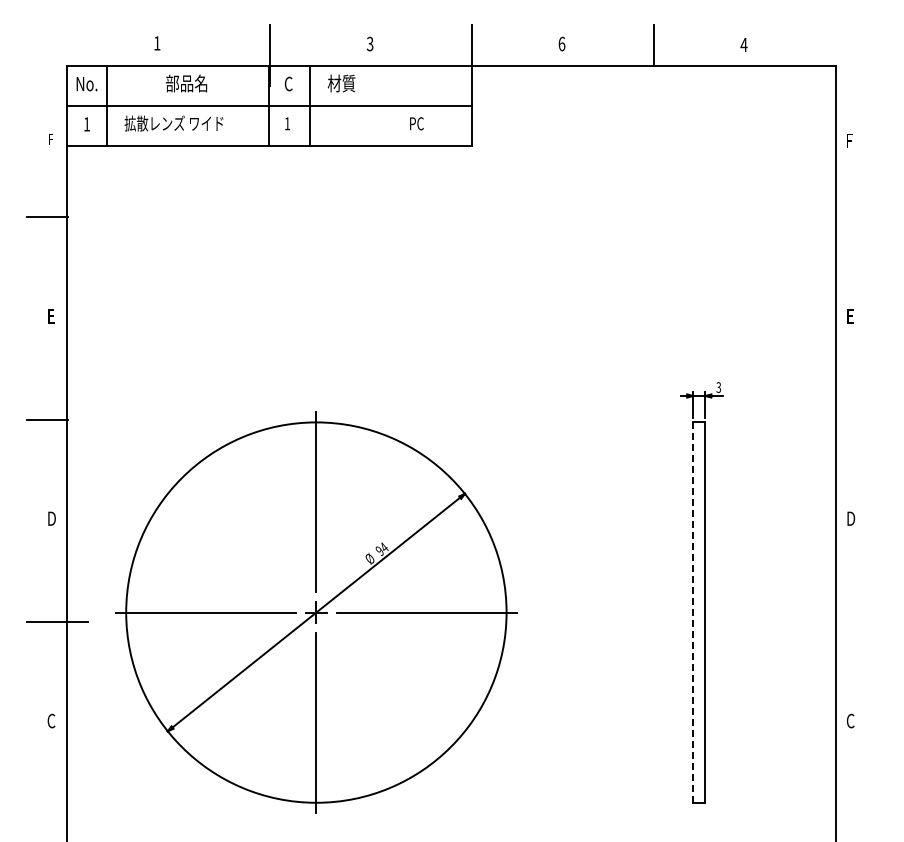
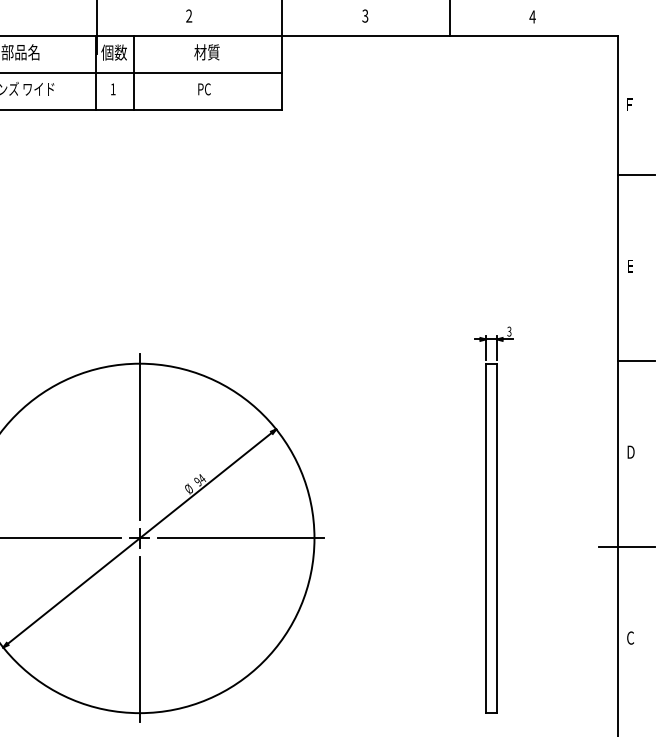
text: (561, 43) -> (364, 15), 6 -> 3
text: (369, 44) -> (188, 16), 3 -> 2
text: (288, 83) -> (114, 52), C -> 個数
text: (341, 83) -> (206, 52), moved
text: (416, 123) -> (204, 89), moved
line: (856, 217) -> (635, 175), added
line: (856, 419) -> (635, 361), added
line: (693, 612) -> (486, 538), dashed -> solid
line: (846, 621) -> (626, 546), added

